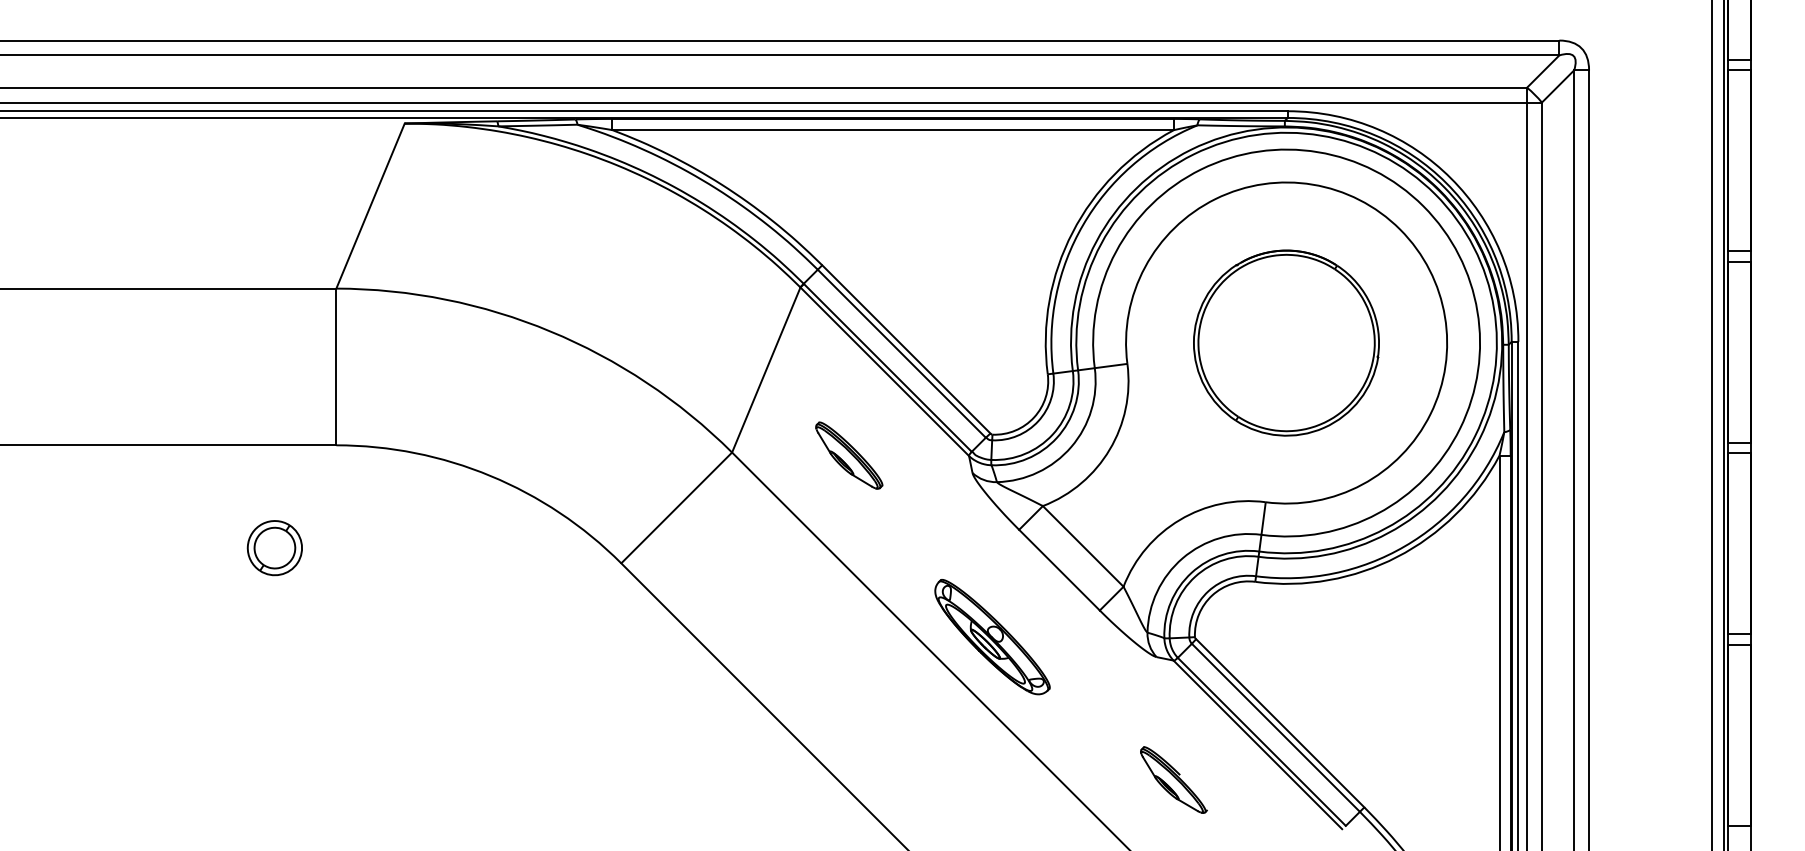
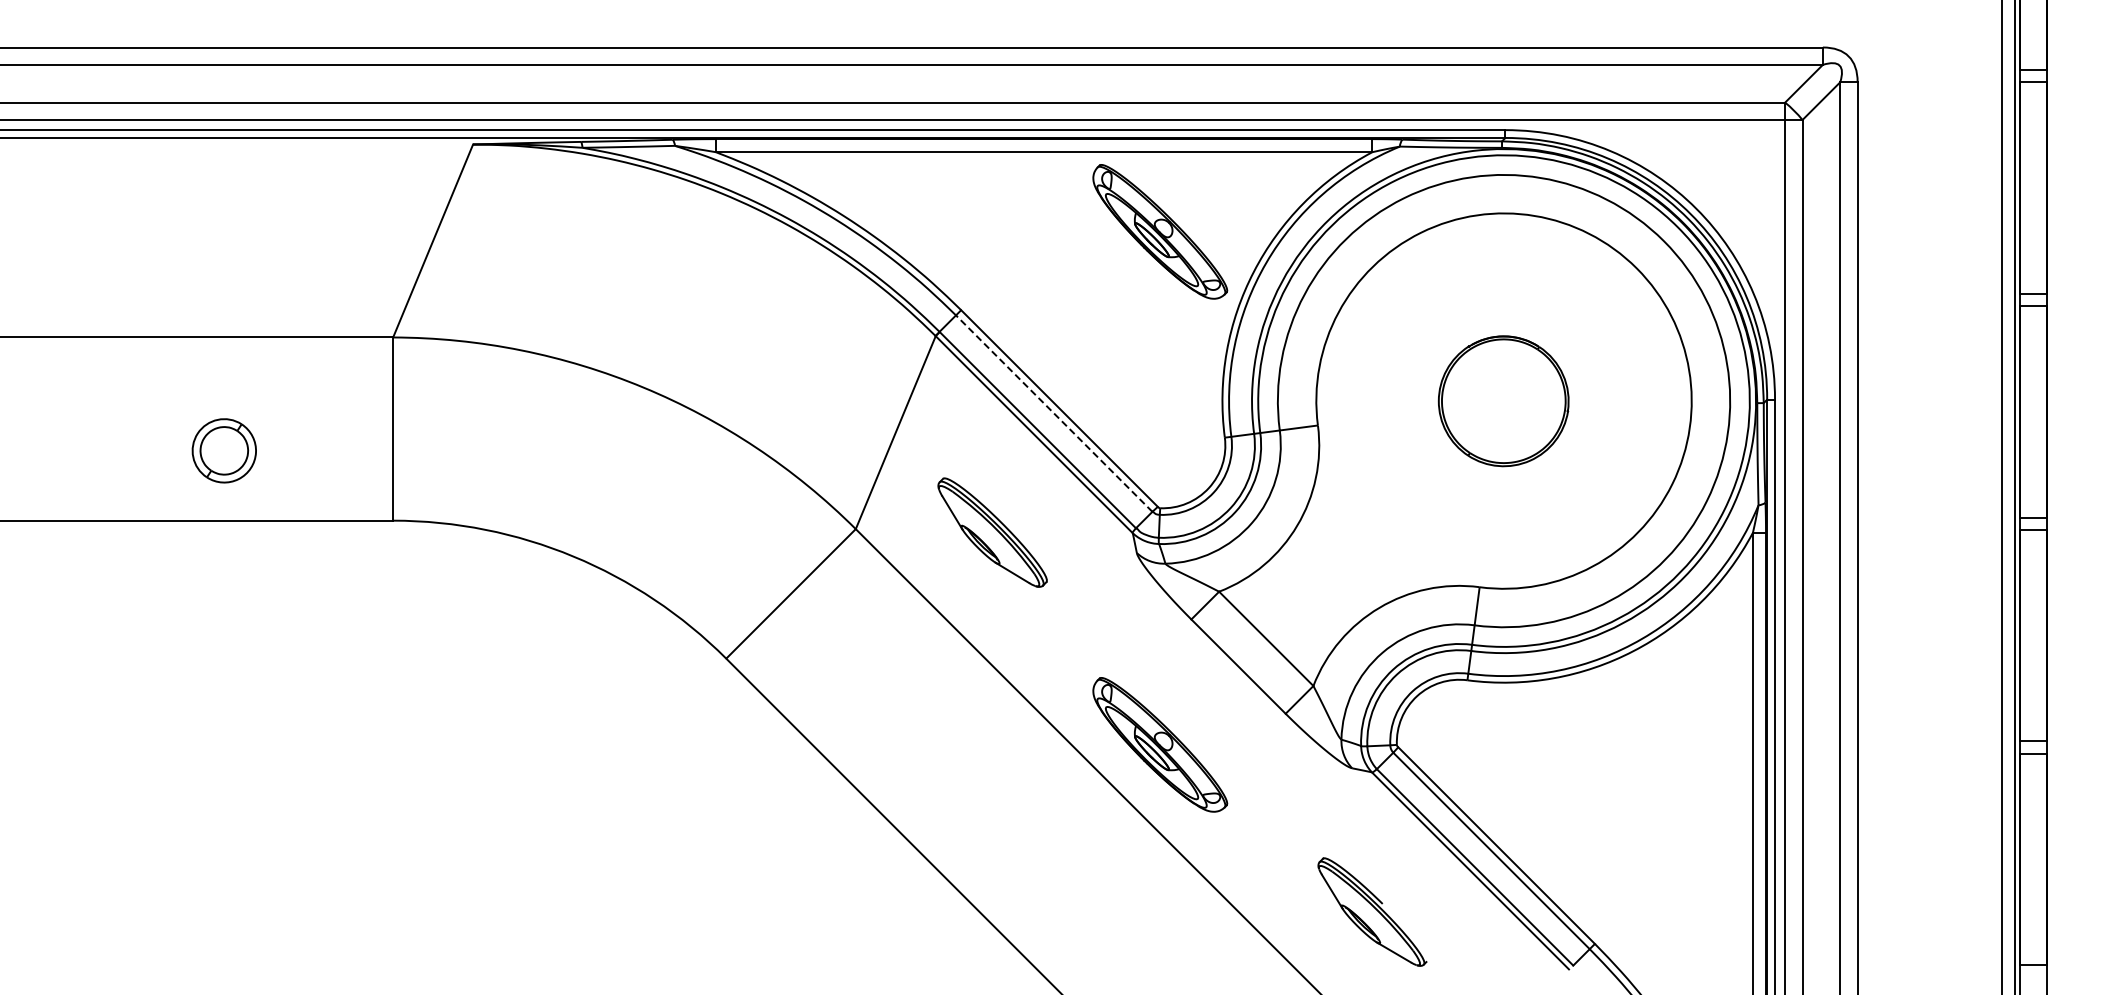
part: (992, 197) -> (1160, 231), added
part: (1286, 343) -> (1503, 401), size x0.6
line: (902, 353) -> (1054, 413), solid -> dashed
part: (849, 455) -> (992, 532), size x1.4
part: (274, 547) -> (223, 450), moved
part: (1173, 779) -> (1371, 911), size x1.4

